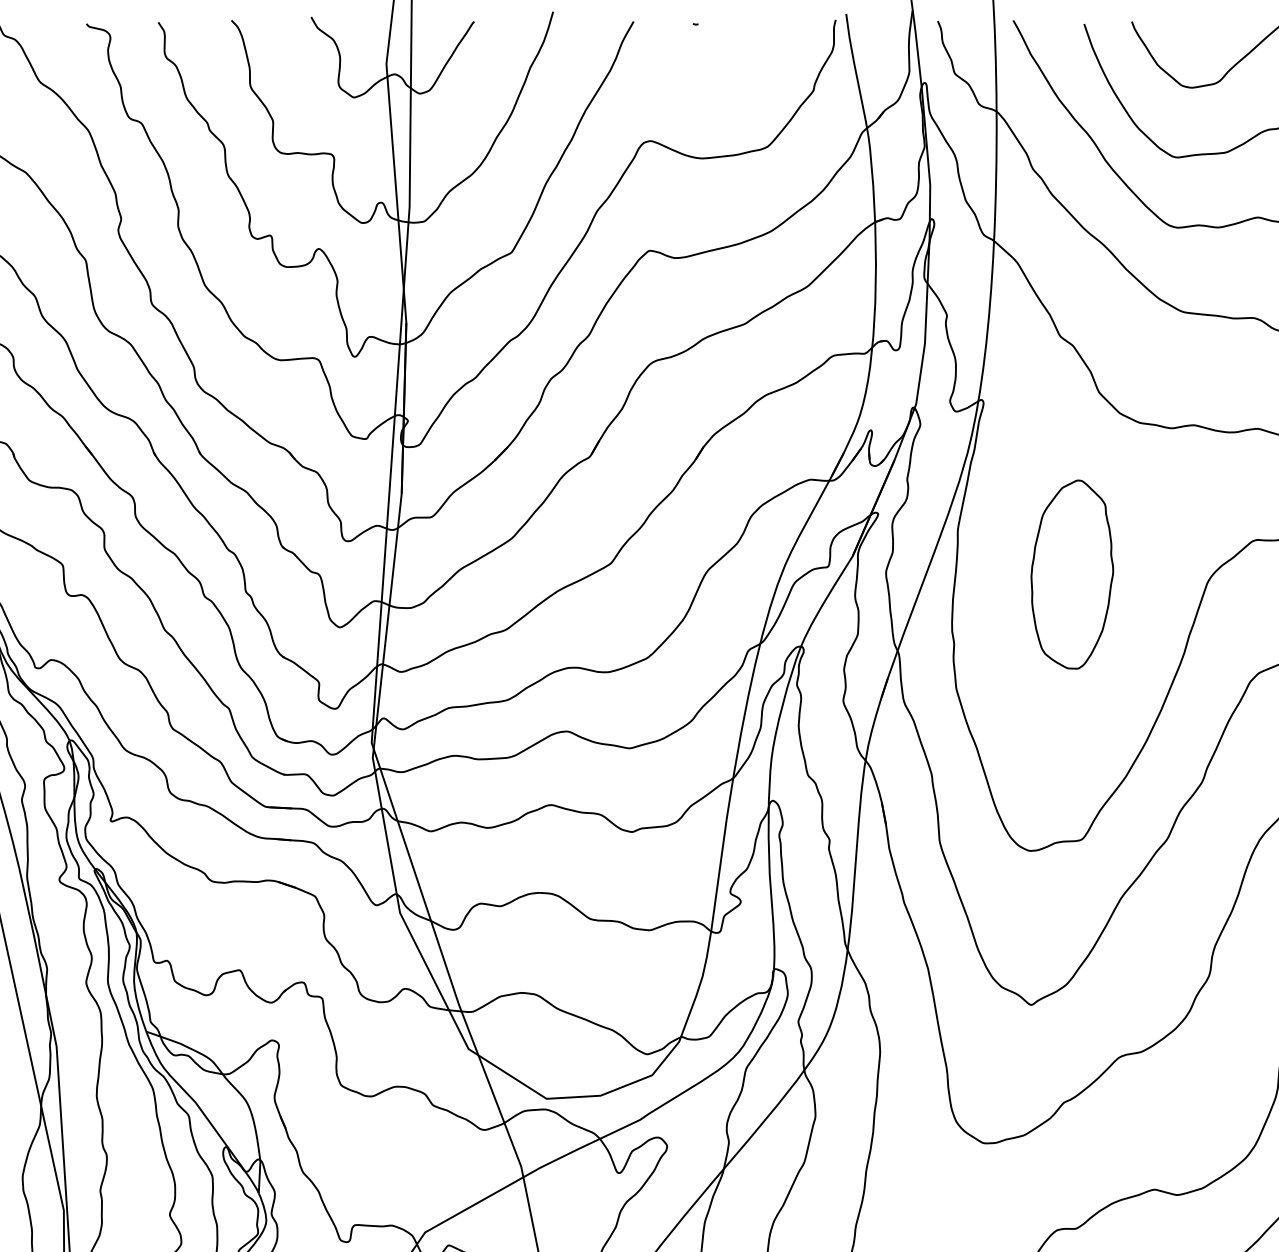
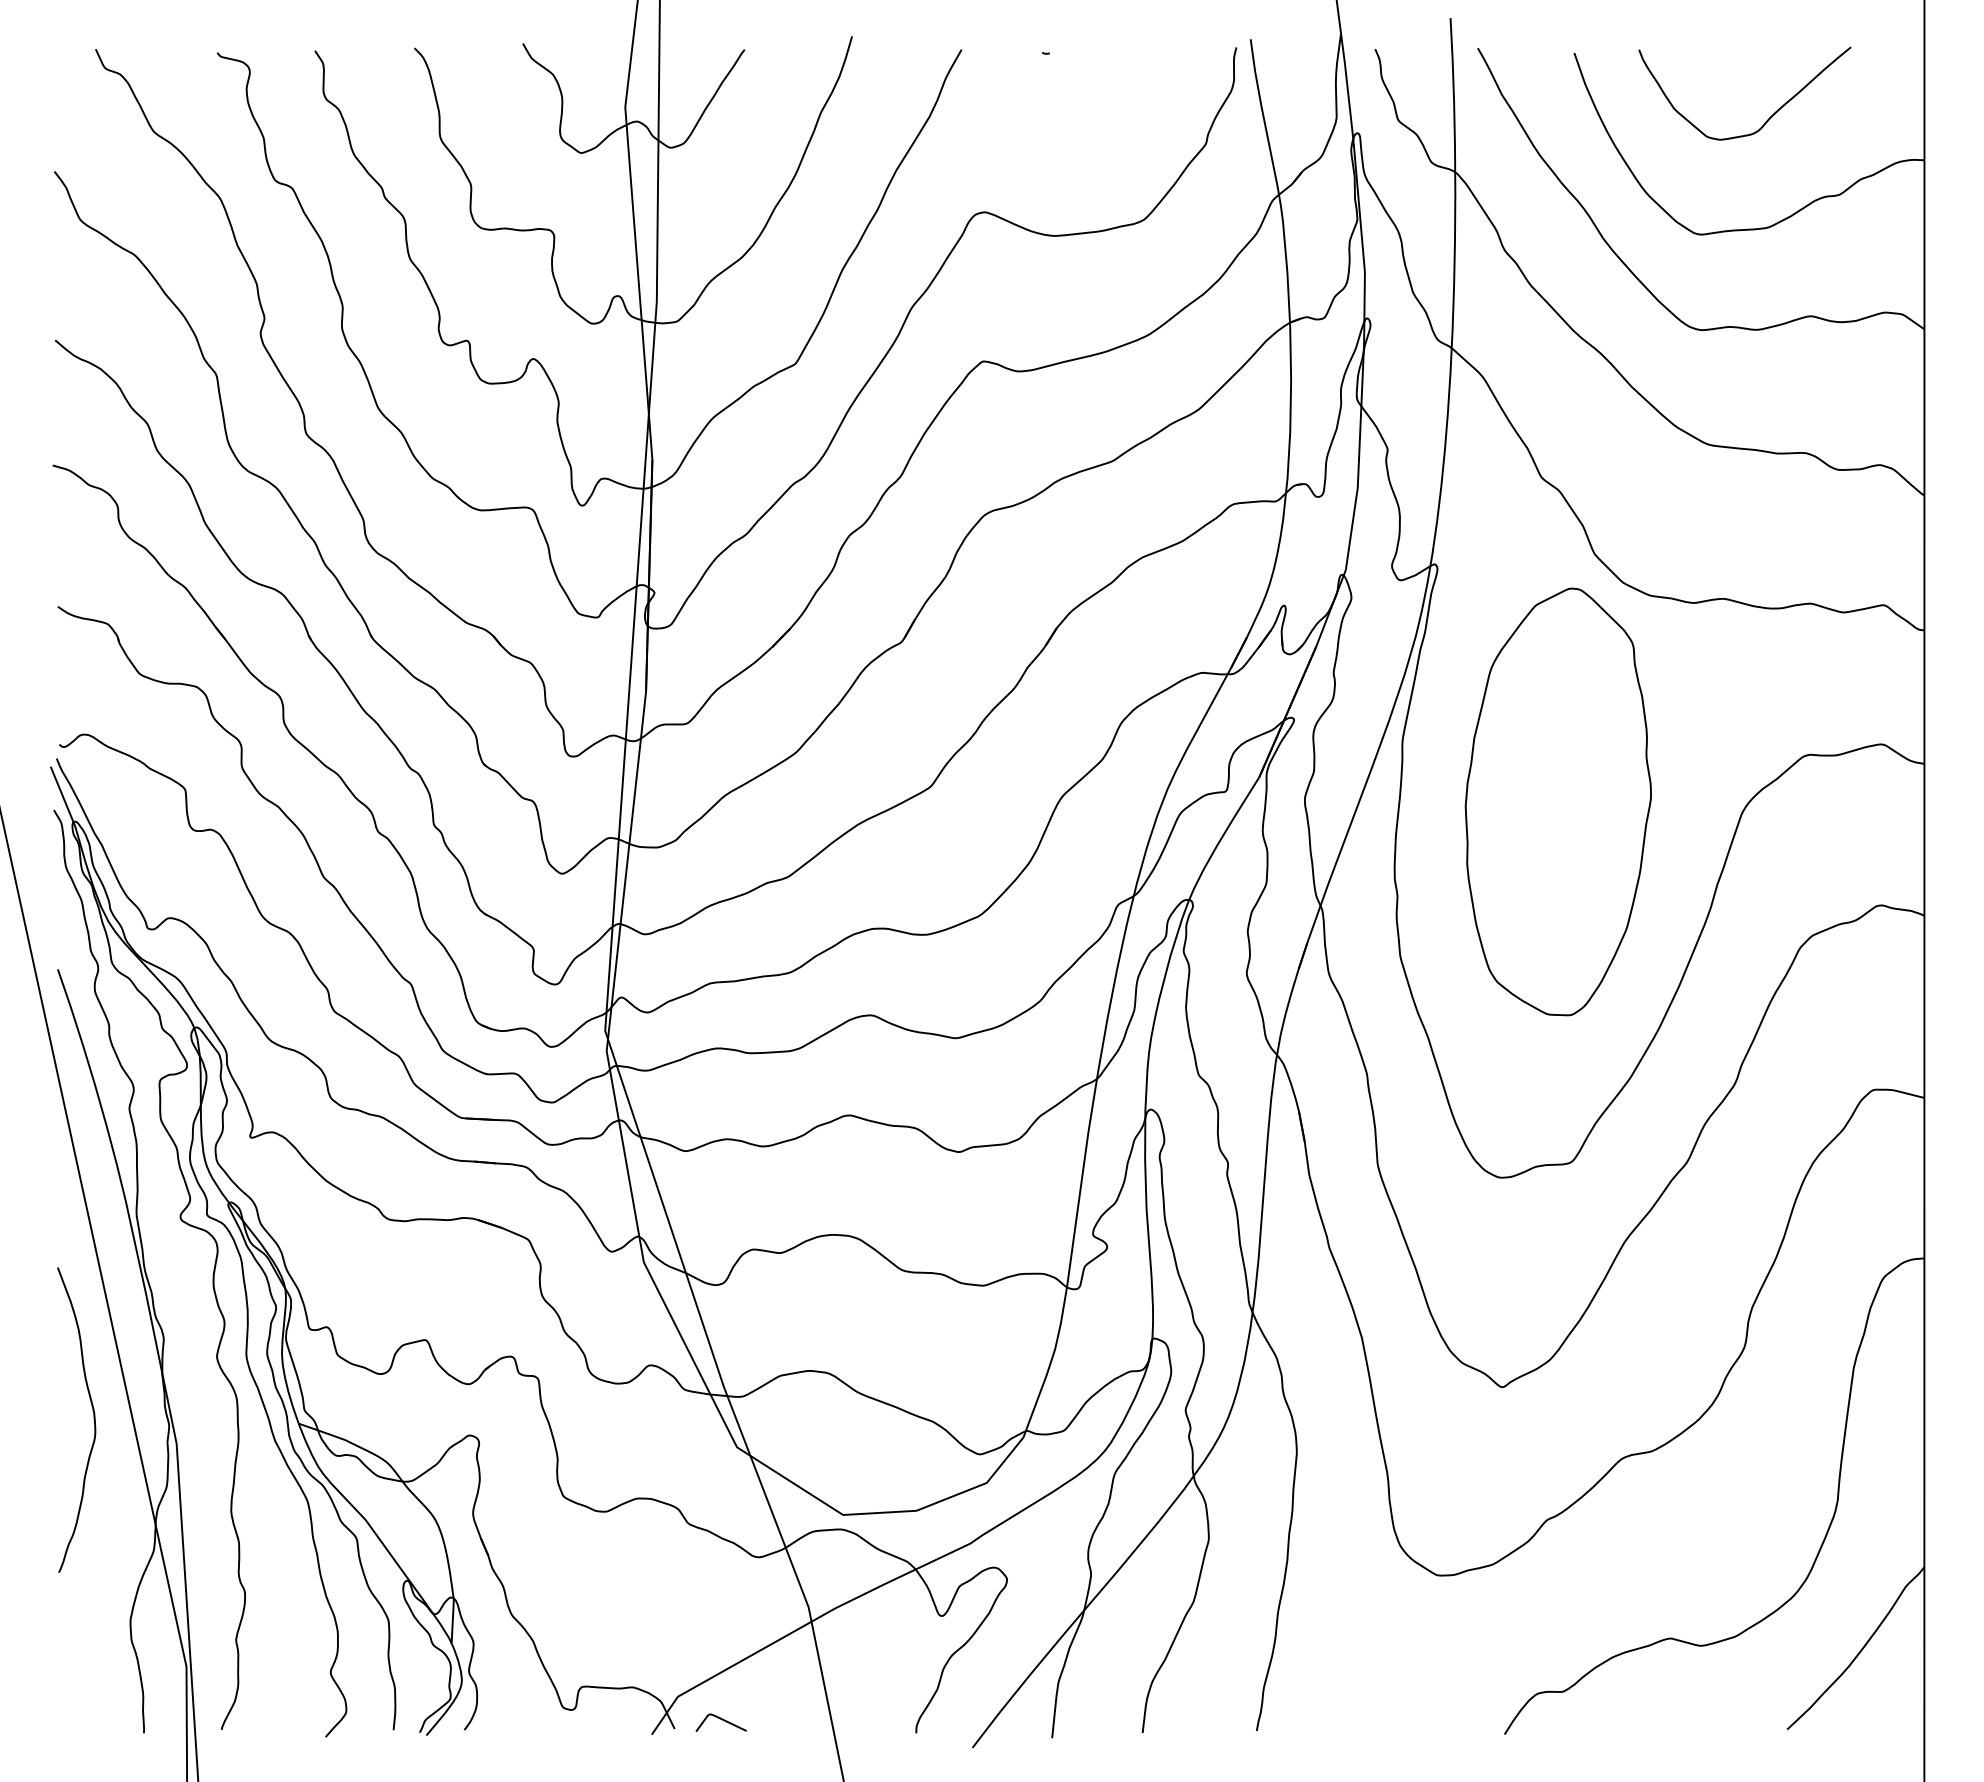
part: (1071, 574) -> (1557, 801), size x1.67

